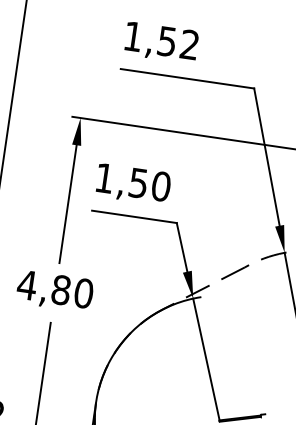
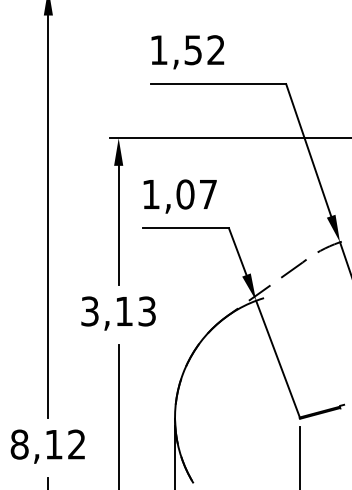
text: (149, 184) -> (196, 194), 1,50 -> 1,07
text: (55, 289) -> (118, 311), 4,80 -> 3,13

